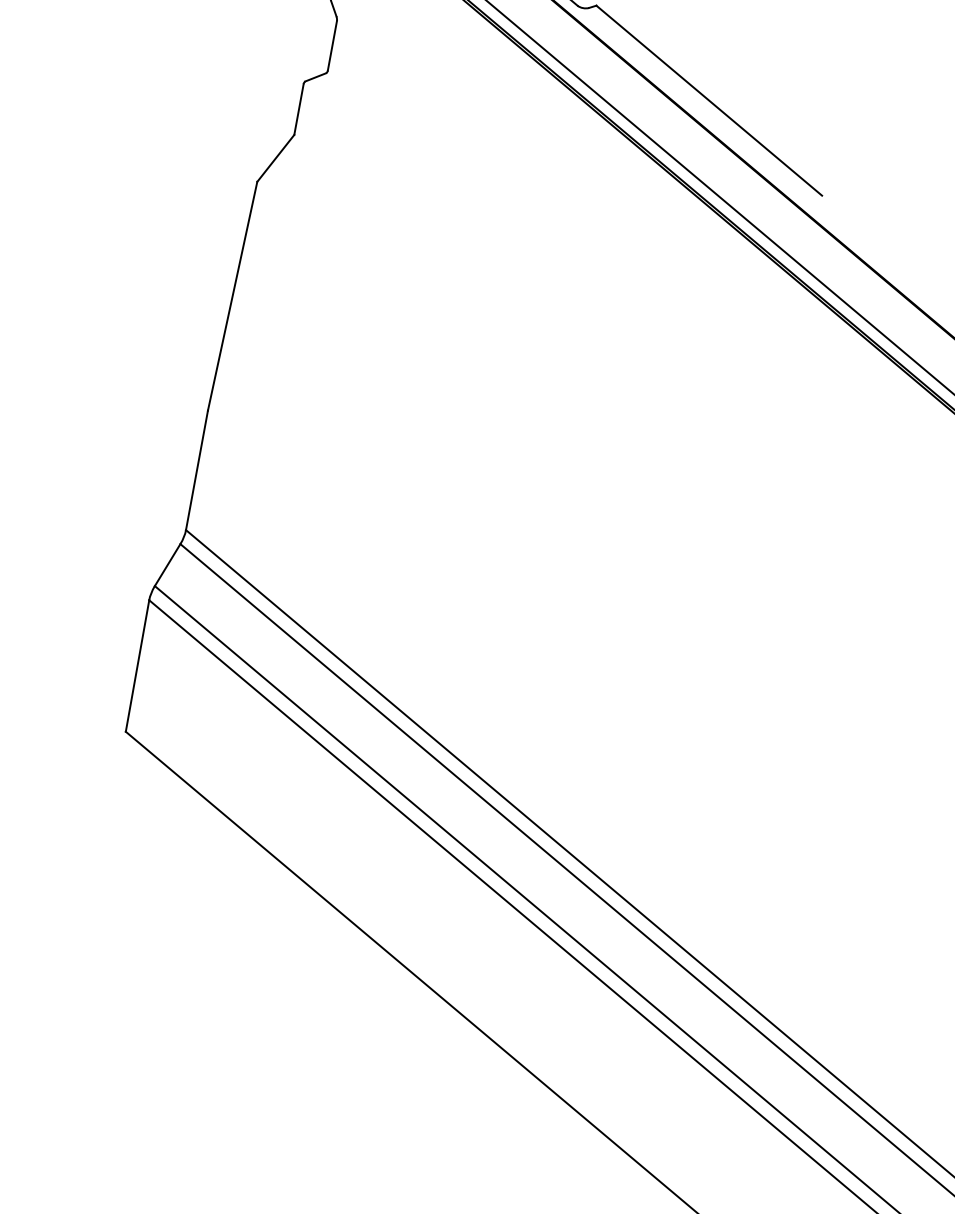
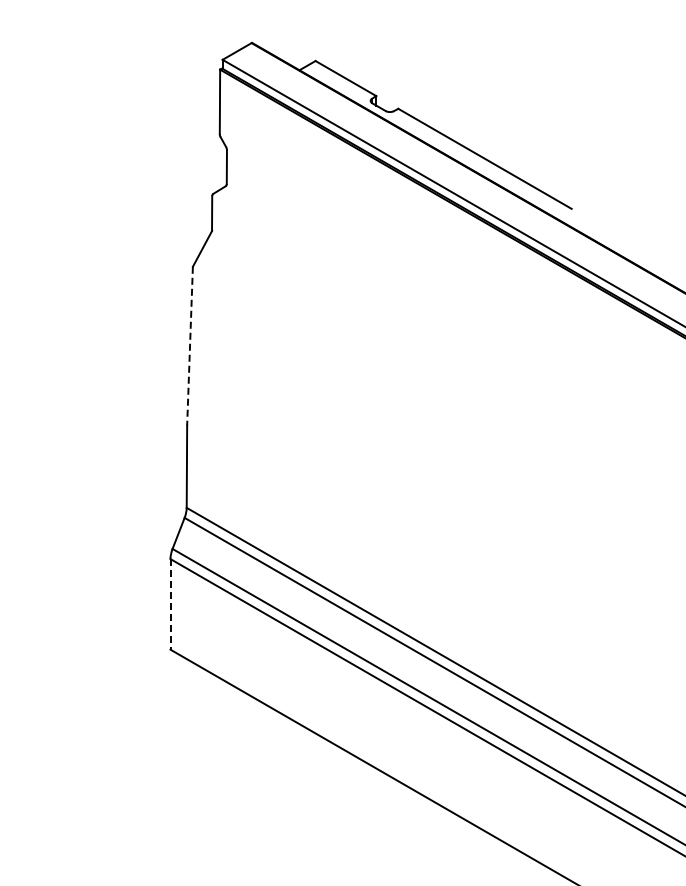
line: (233, 296) -> (190, 346), solid -> dashed
line: (137, 666) -> (170, 604), solid -> dashed

